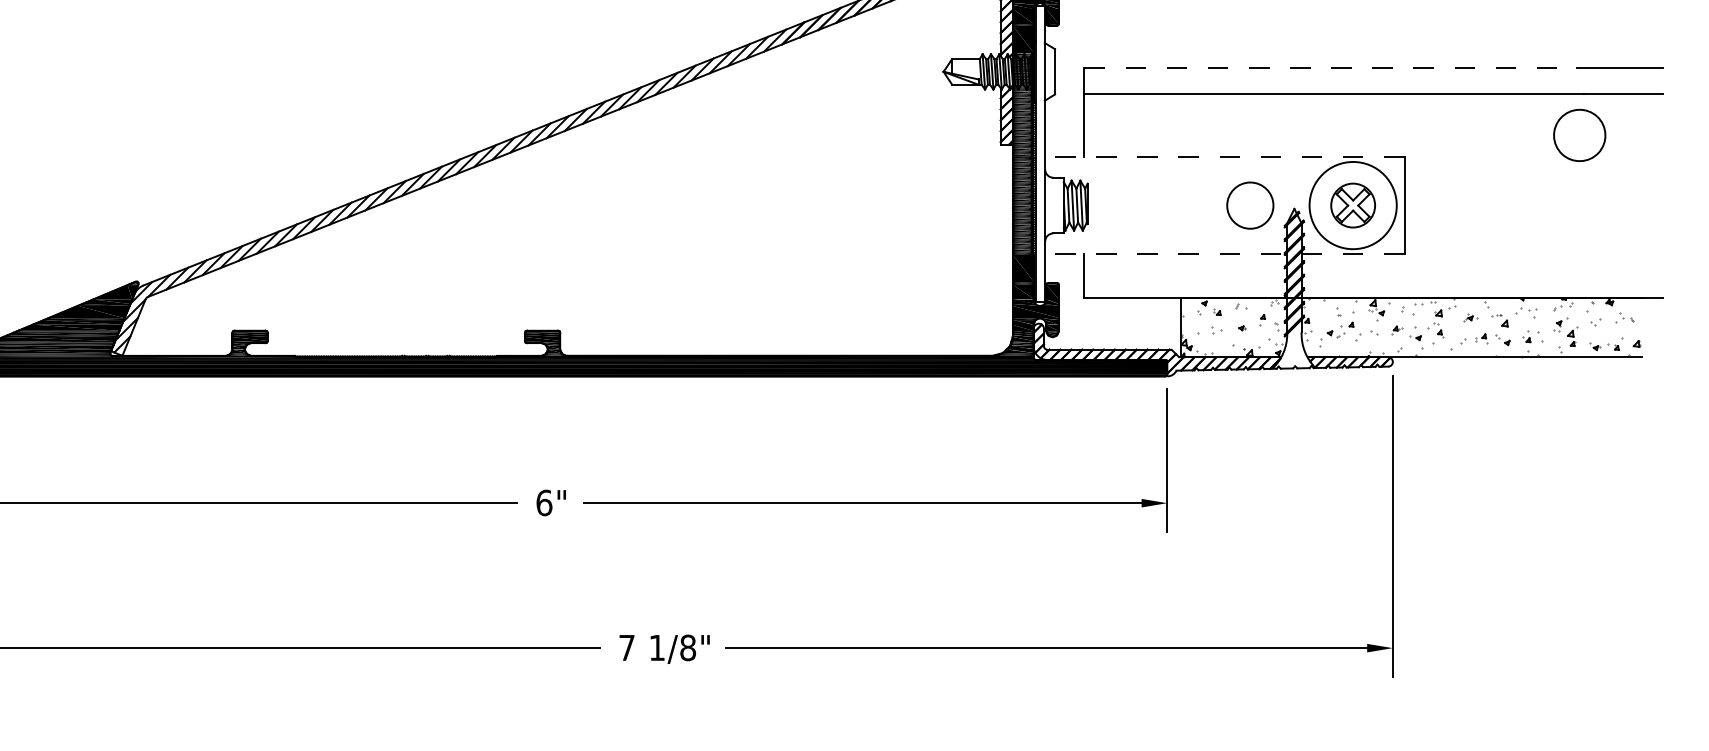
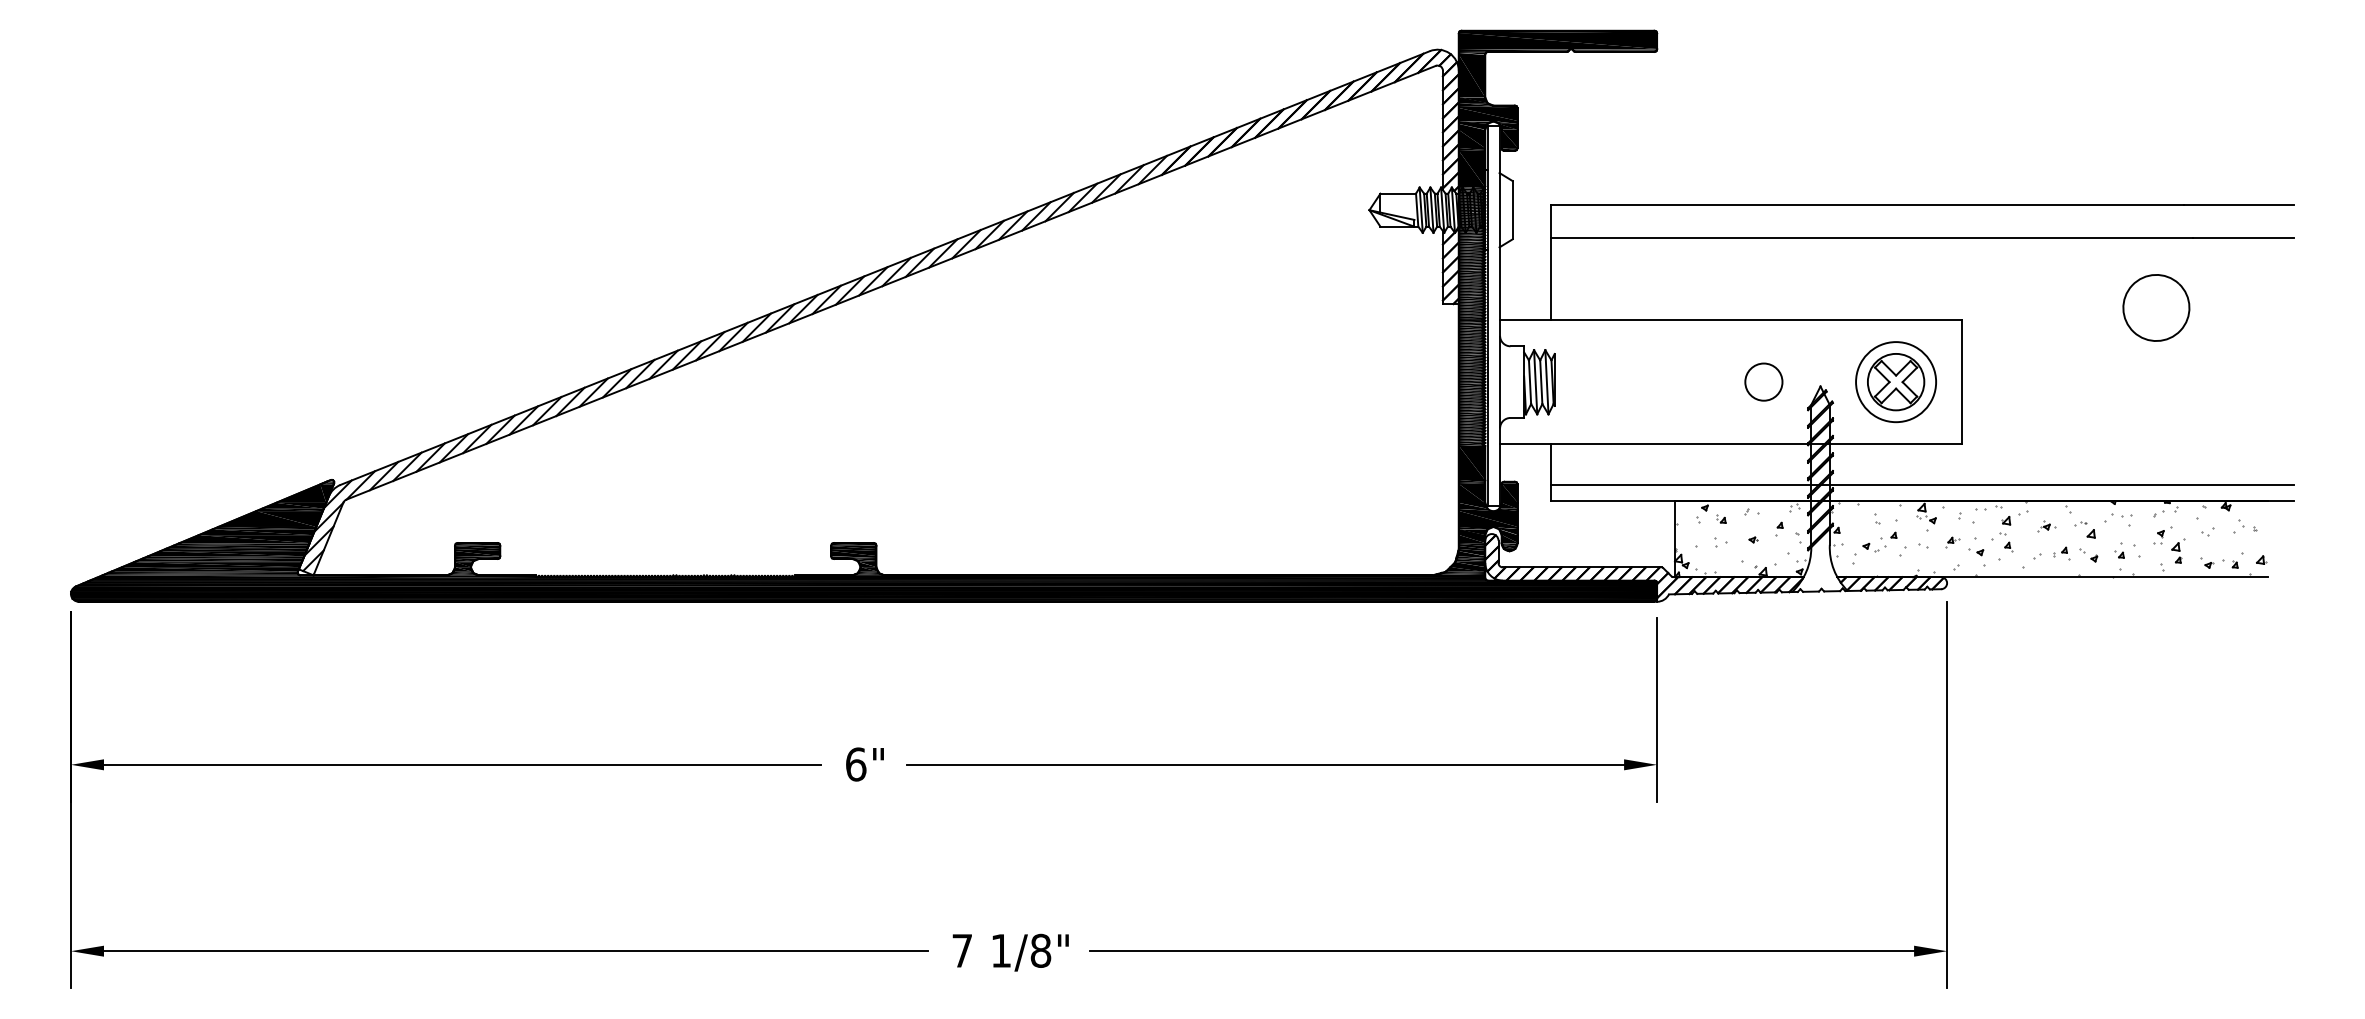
line: (1330, 68) -> (1867, 205), dashed -> solid
arc: (1576, 110) -> (2152, 276), moved
line: (1224, 157) -> (1730, 320), dashed -> solid
circle: (1250, 205) -> (1763, 381), size x0.62
circle: (1353, 205) -> (1896, 382), size x0.71
line: (1224, 254) -> (1730, 444), dashed -> solid
line: (1373, 285) -> (1922, 485), added

